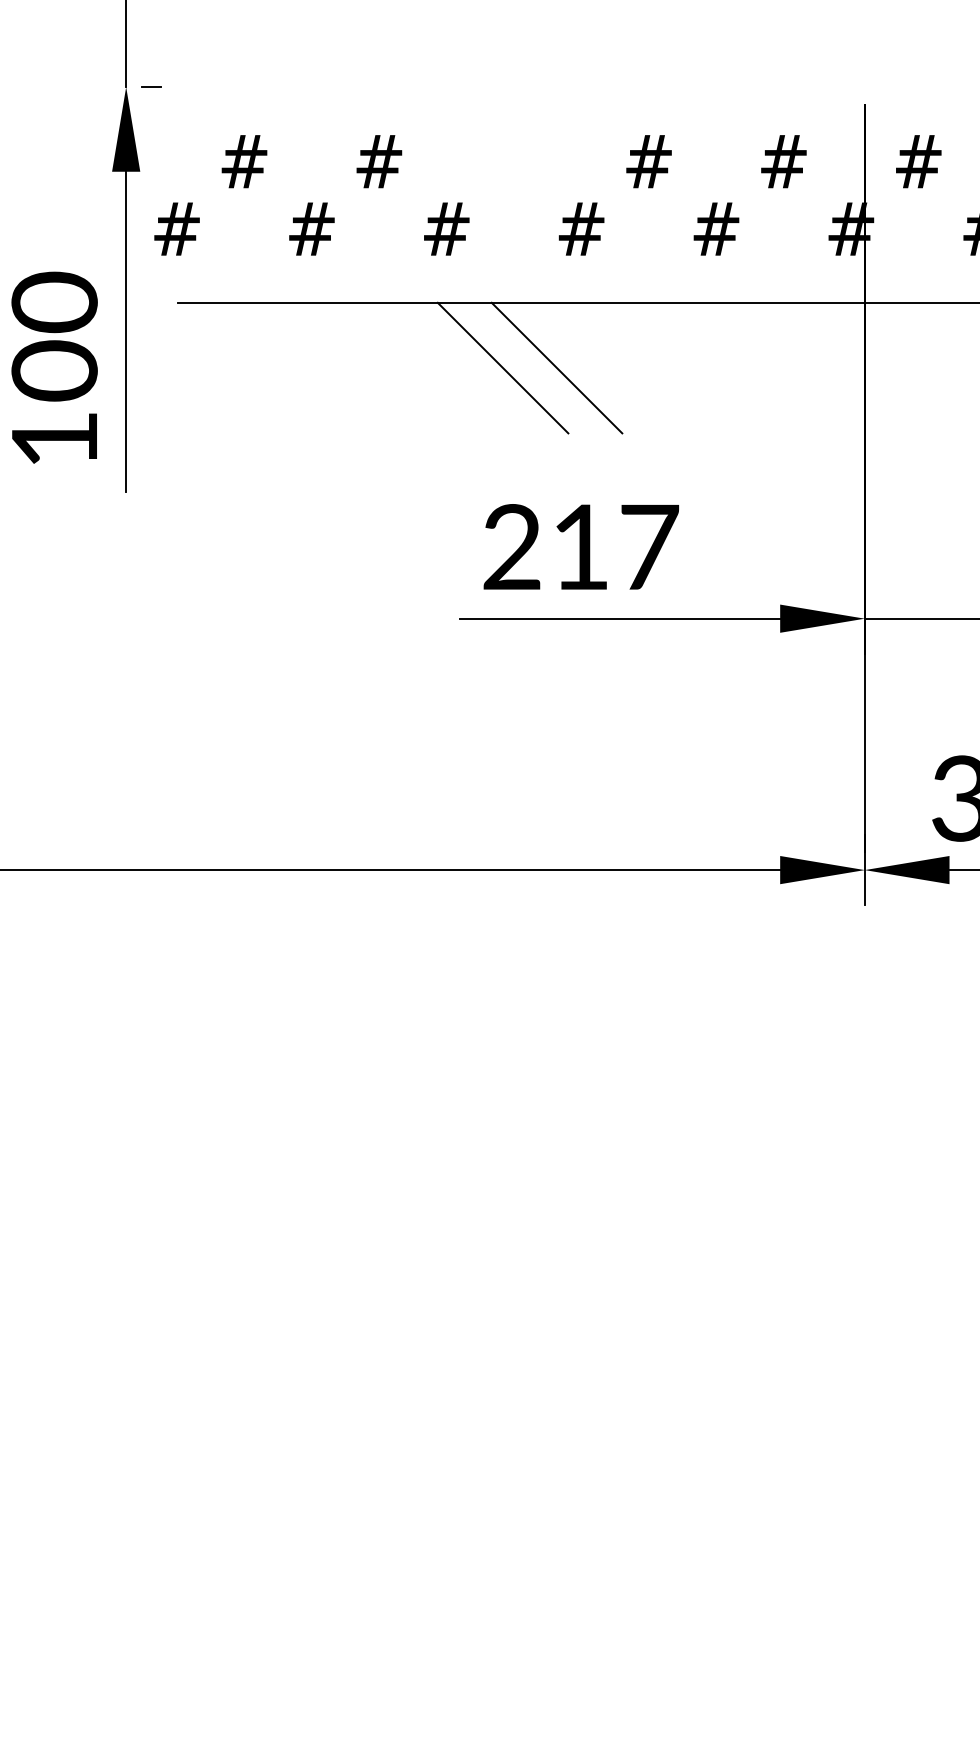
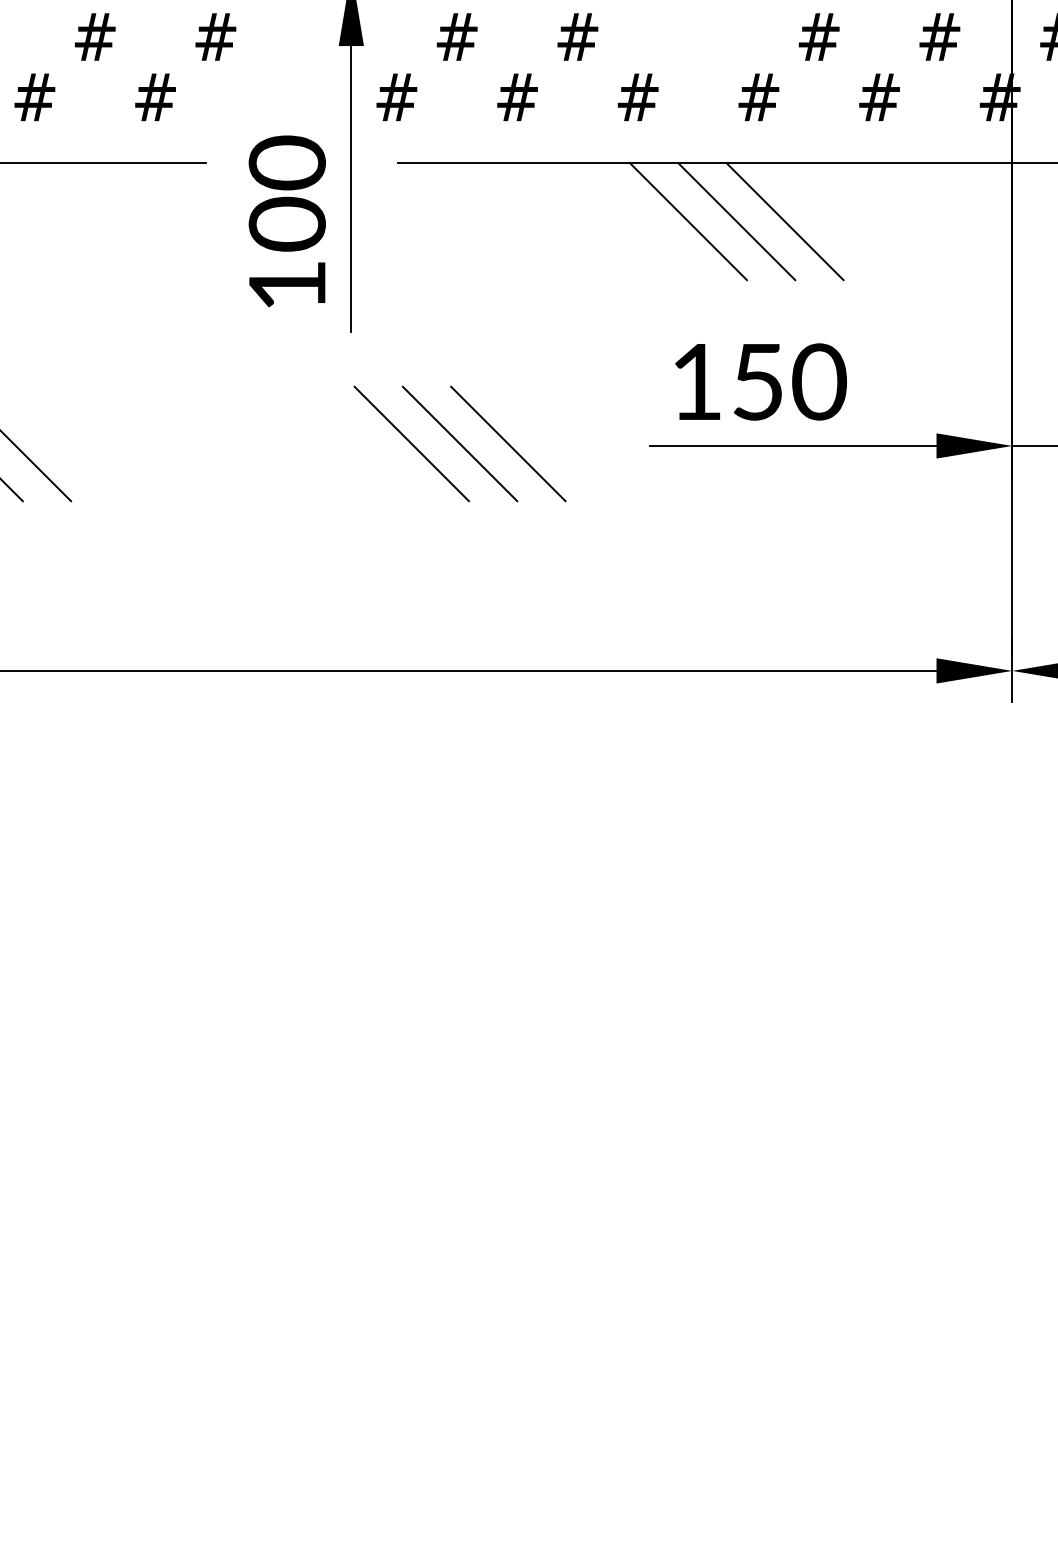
line: (610, 367) -> (784, 221), added
text: (581, 546) -> (758, 381), 217 -> 150
line: (193, 615) -> (411, 443), added
line: (247, 615) -> (459, 443), added
line: (301, 615) -> (508, 443), added

